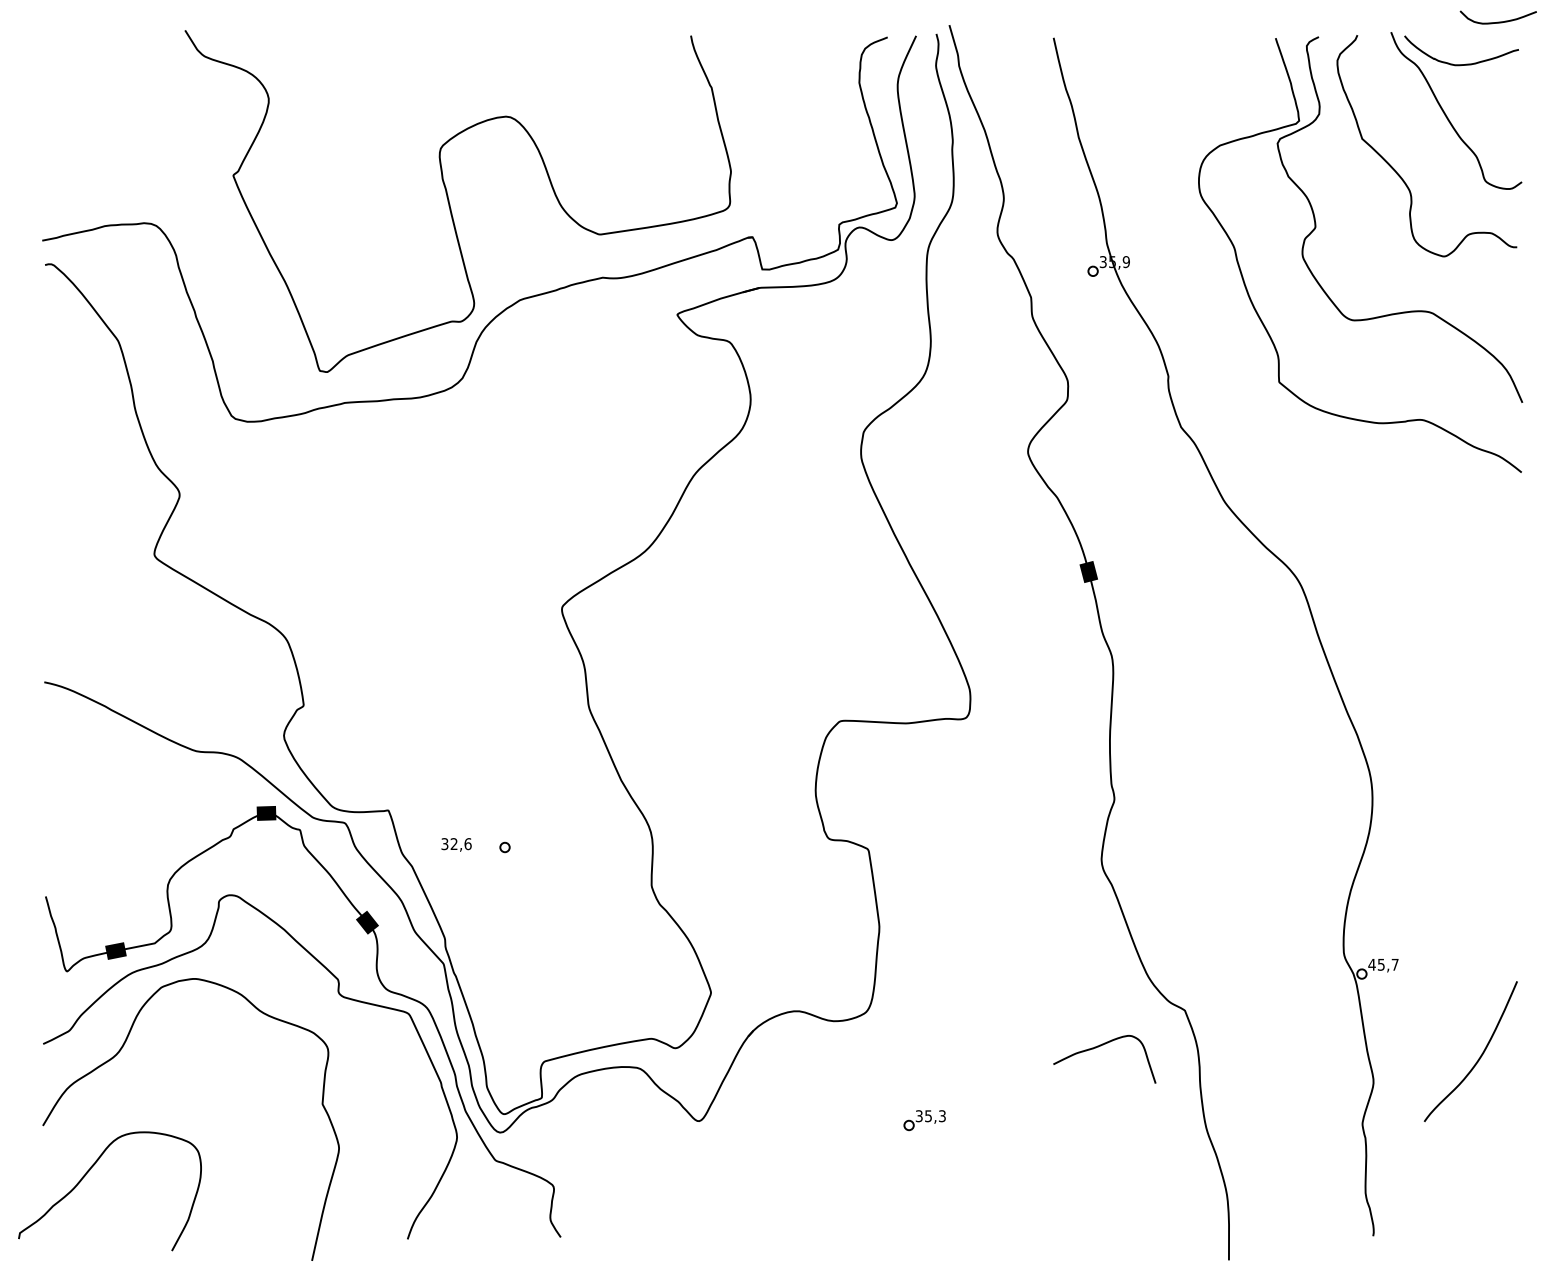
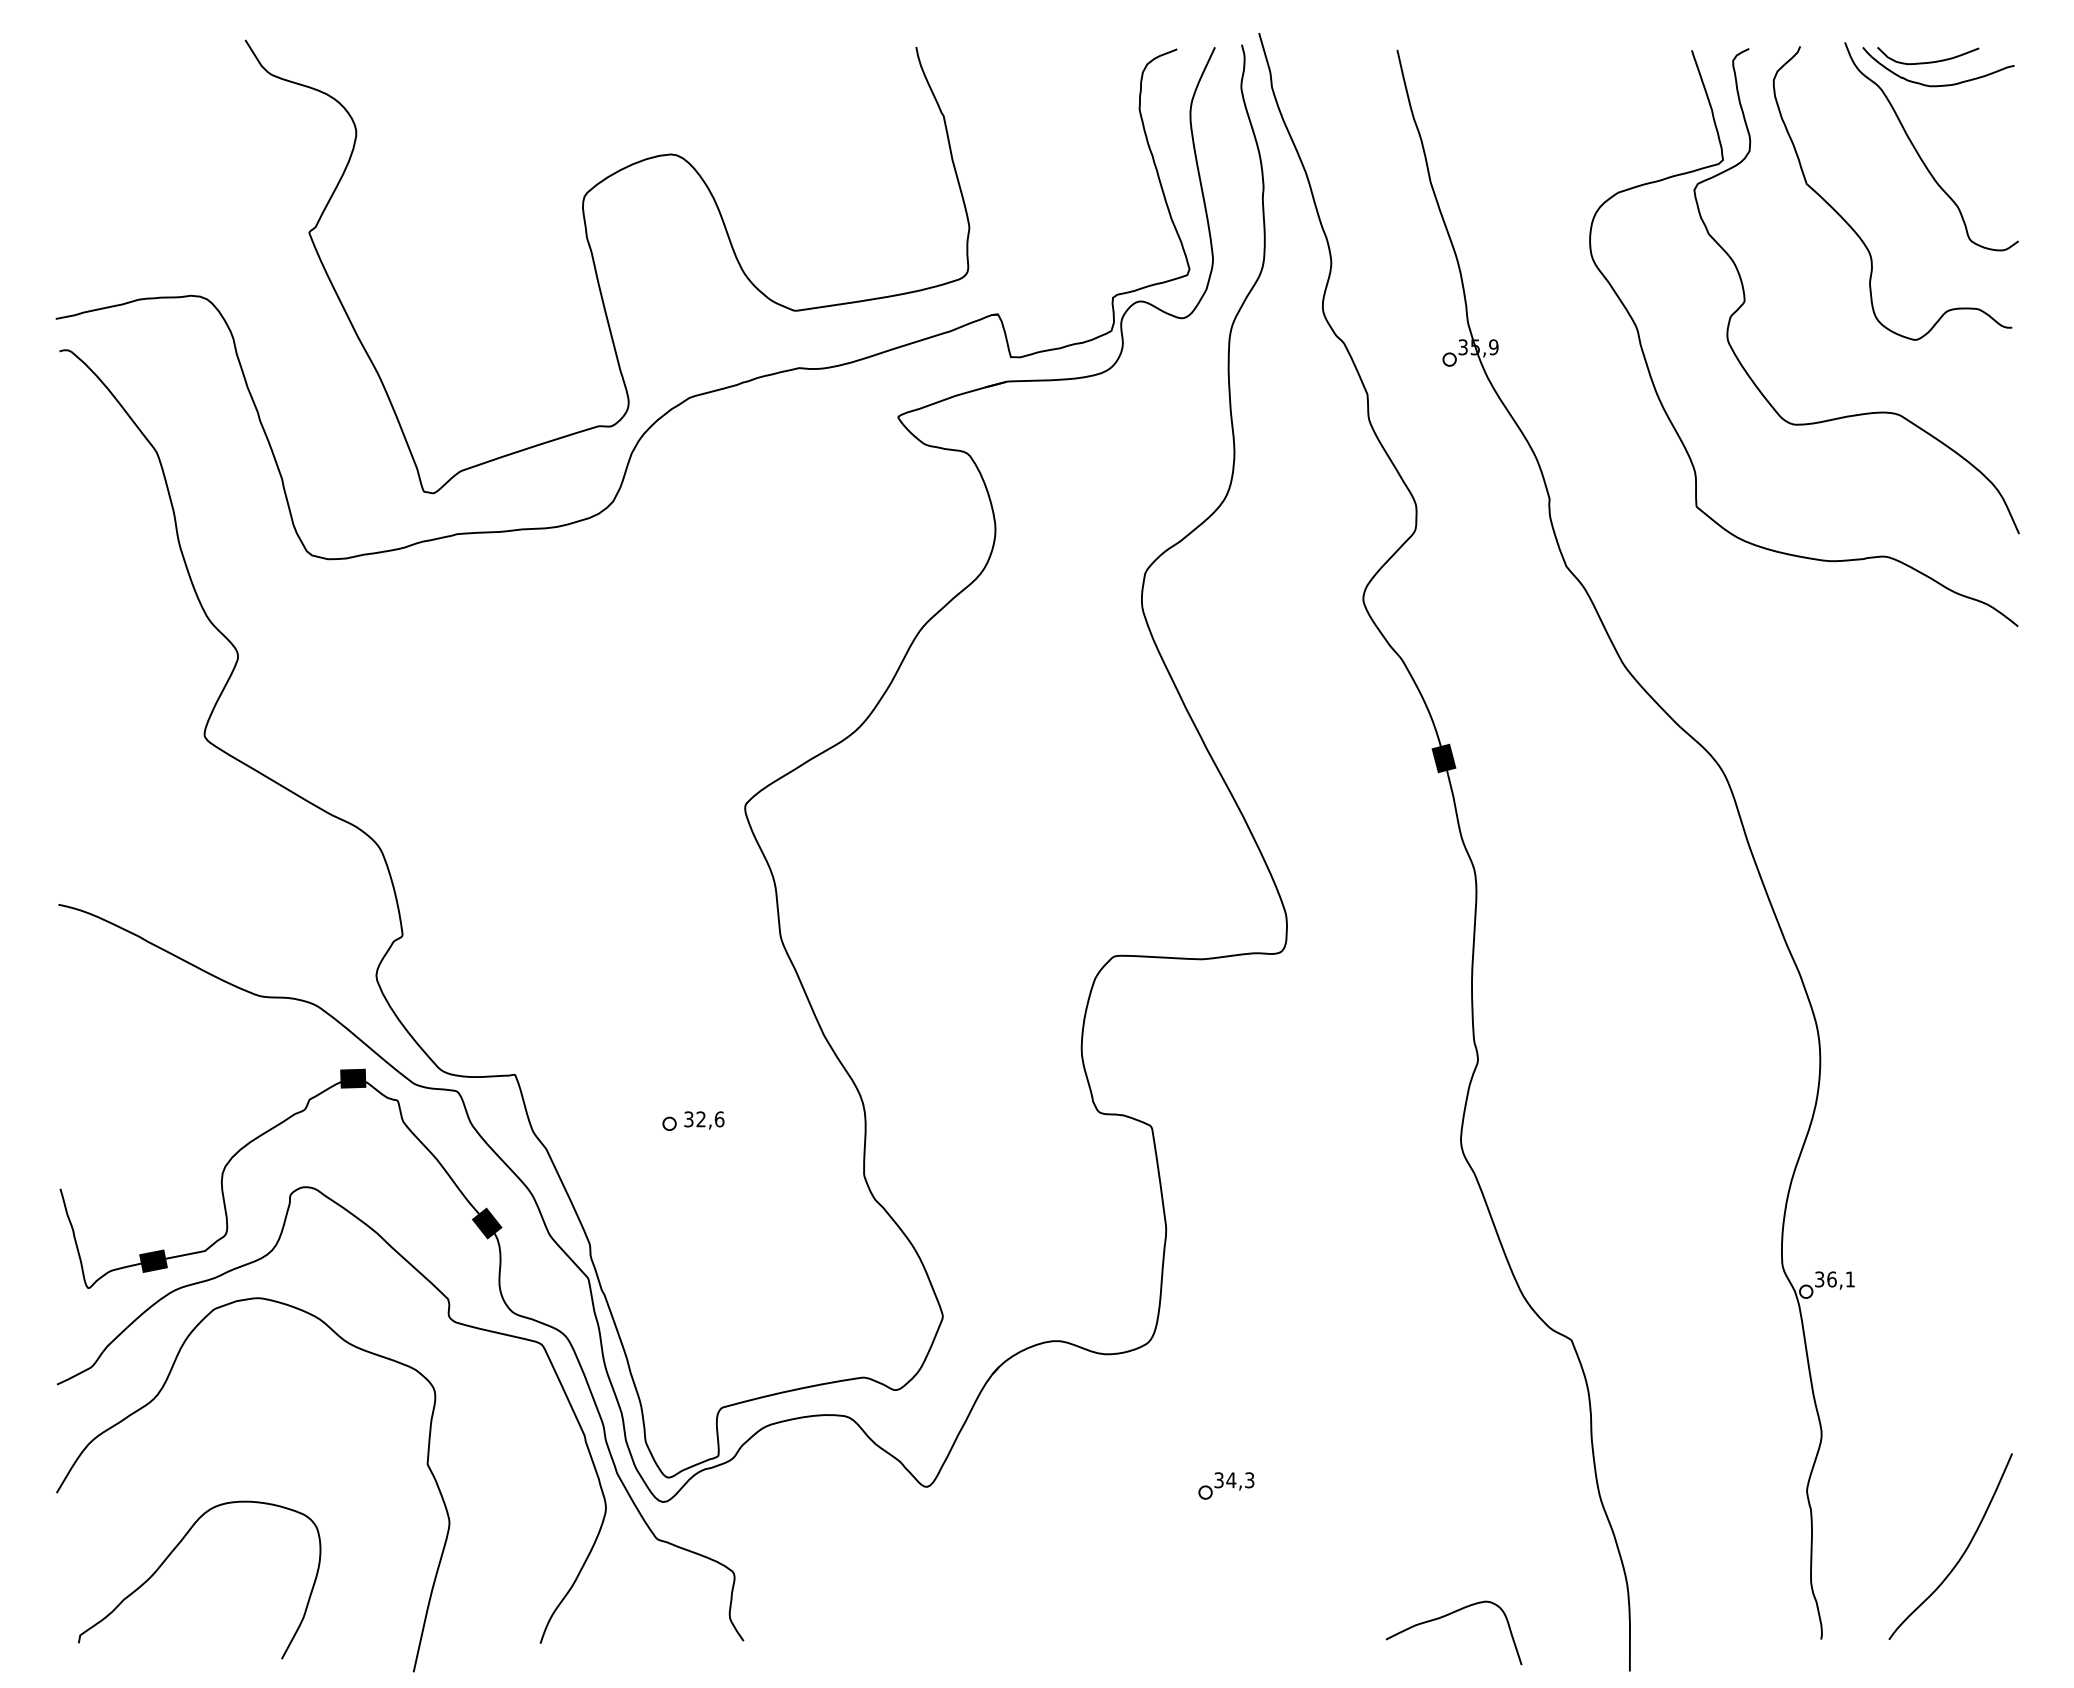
curve: (1499, 21) -> (1929, 61), moved
text: (456, 844) -> (704, 1120), moved
text: (1383, 964) -> (1834, 1279), 45,7 -> 36,1
curve: (1099, 1046) -> (1446, 1616), moved
curve: (1479, 1056) -> (1962, 1553), moved
text: (928, 1116) -> (1231, 1480), 35,3 -> 34,3
curve: (88, 1172) -> (170, 1555), moved

